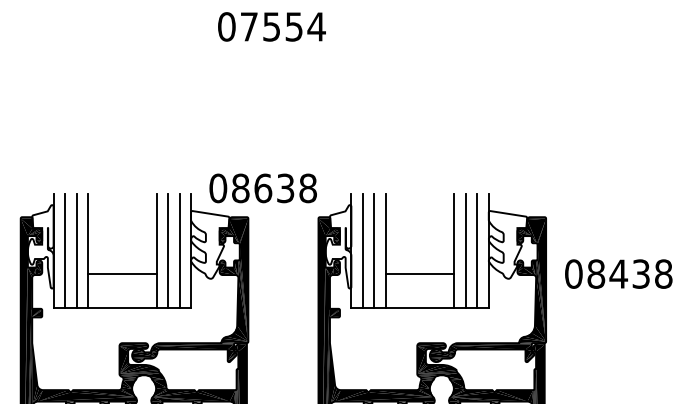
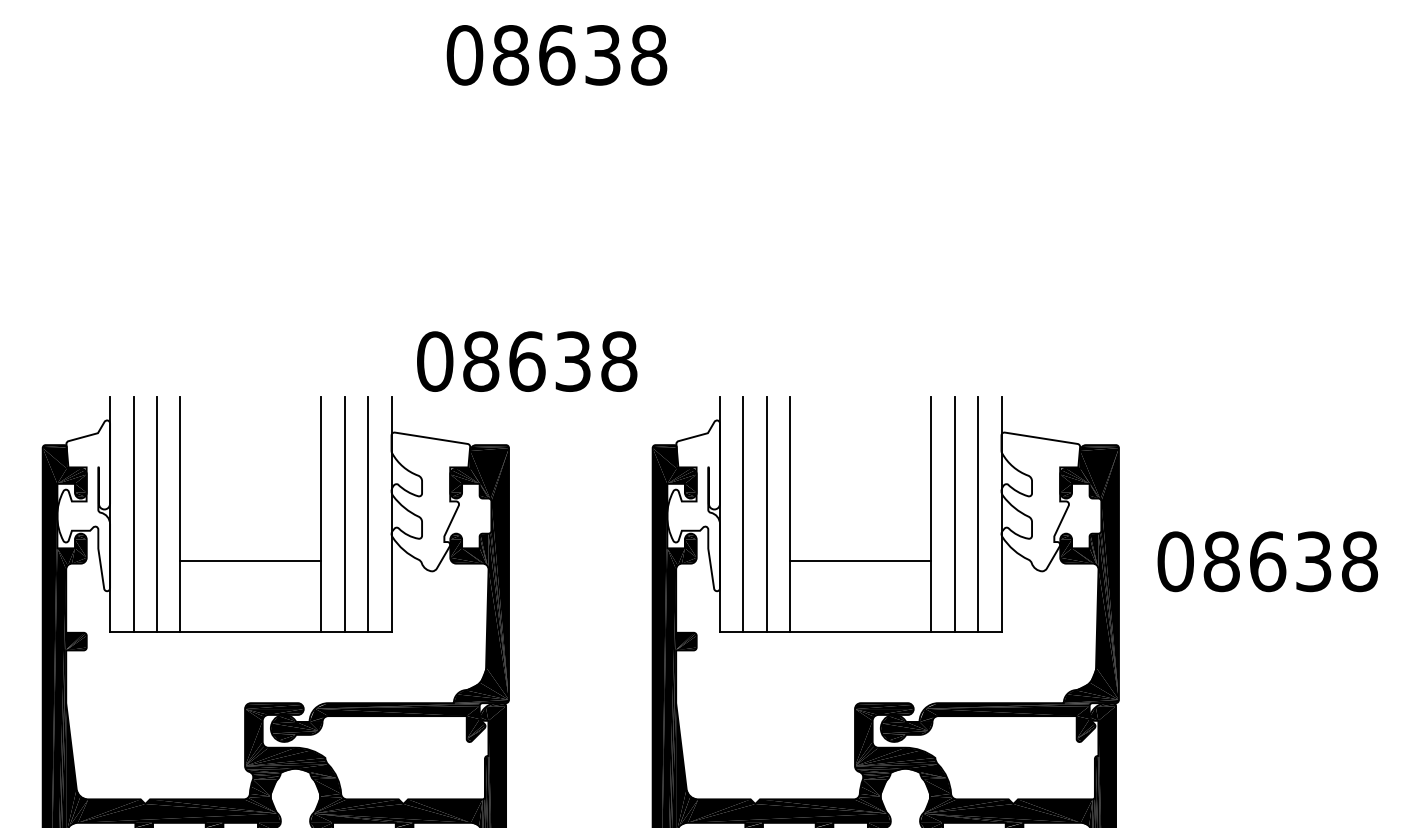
text: (282, 26) -> (578, 54), 07554 -> 08638
text: (262, 188) -> (525, 361), moved
text: (618, 273) -> (1267, 560), 08438 -> 08638

